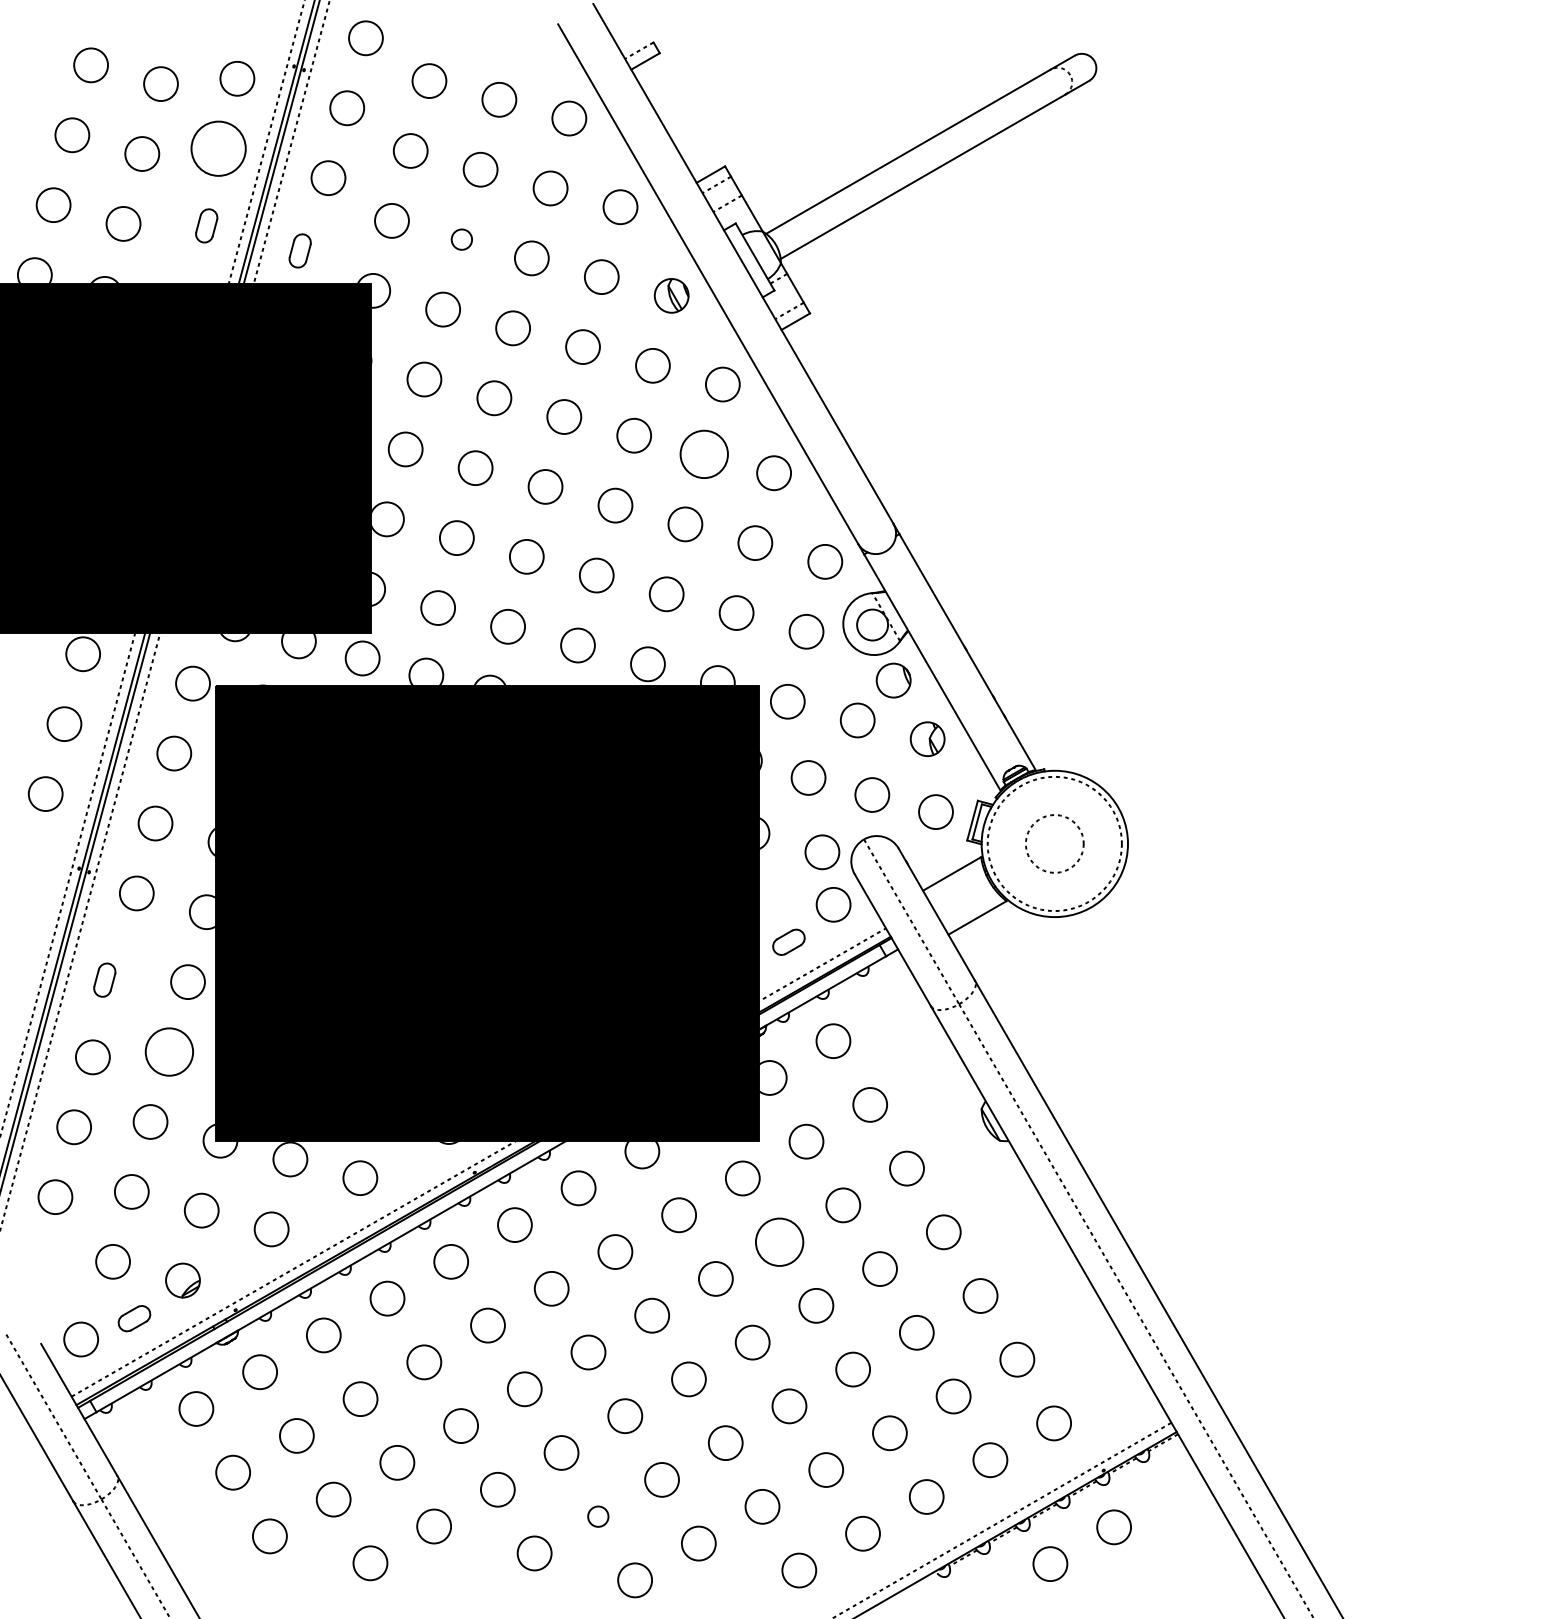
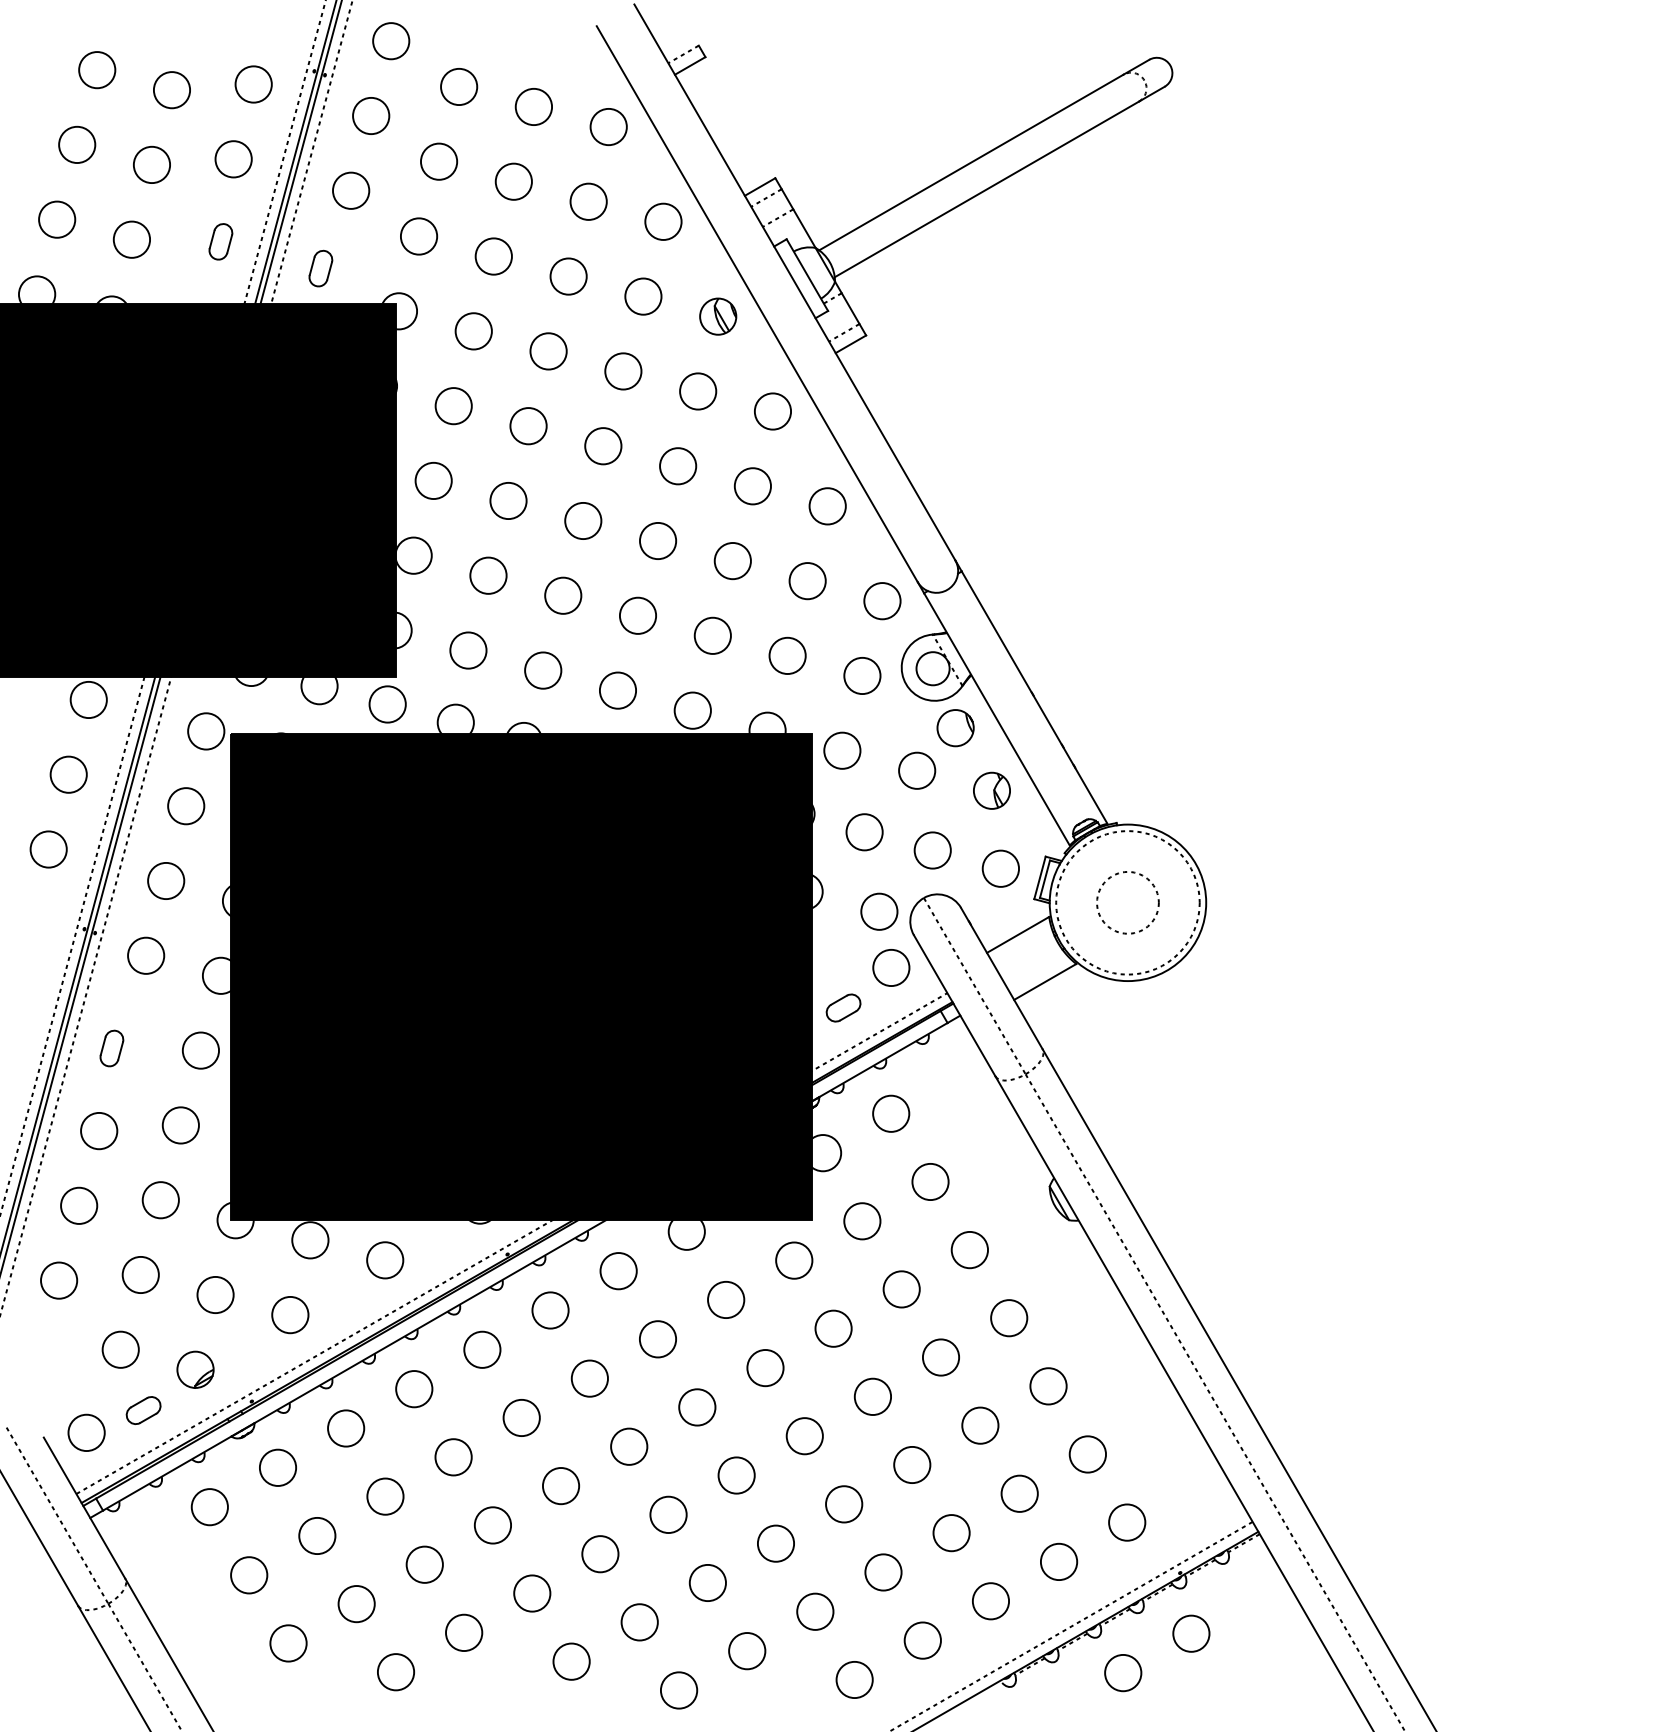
circle: (218, 148) -> (233, 159), size x0.62
circle: (461, 239) -> (493, 256), size x1.67
circle: (703, 454) -> (752, 486), size x0.71
circle: (168, 1052) -> (180, 1125), size x0.71
circle: (779, 1241) -> (833, 1328), size x0.71
circle: (598, 1516) -> (639, 1622), size x1.67

